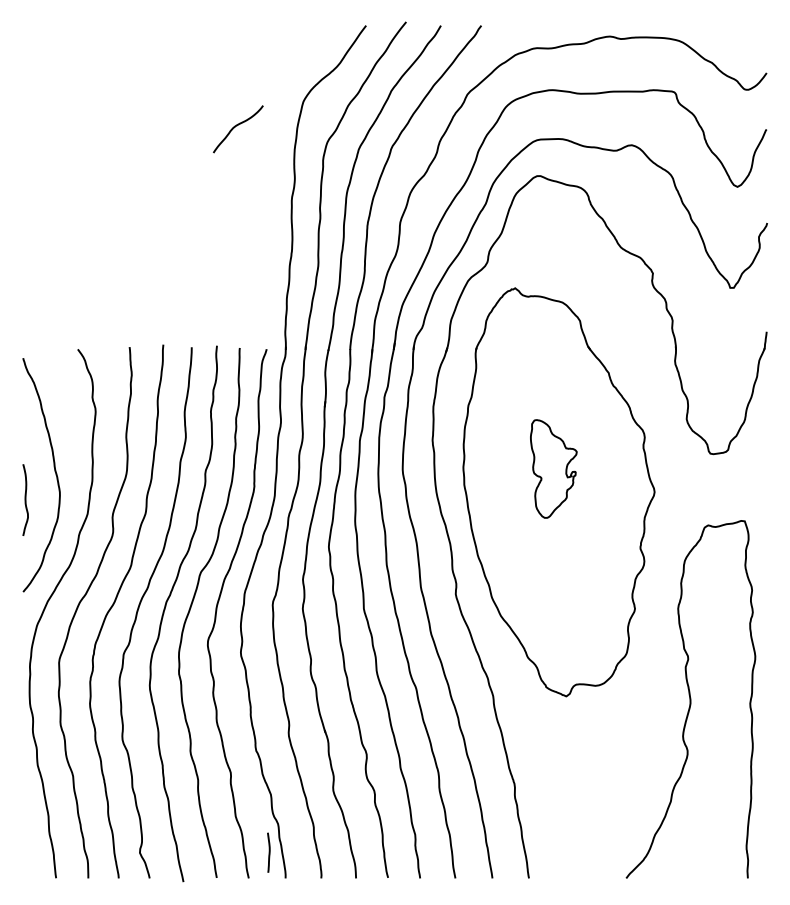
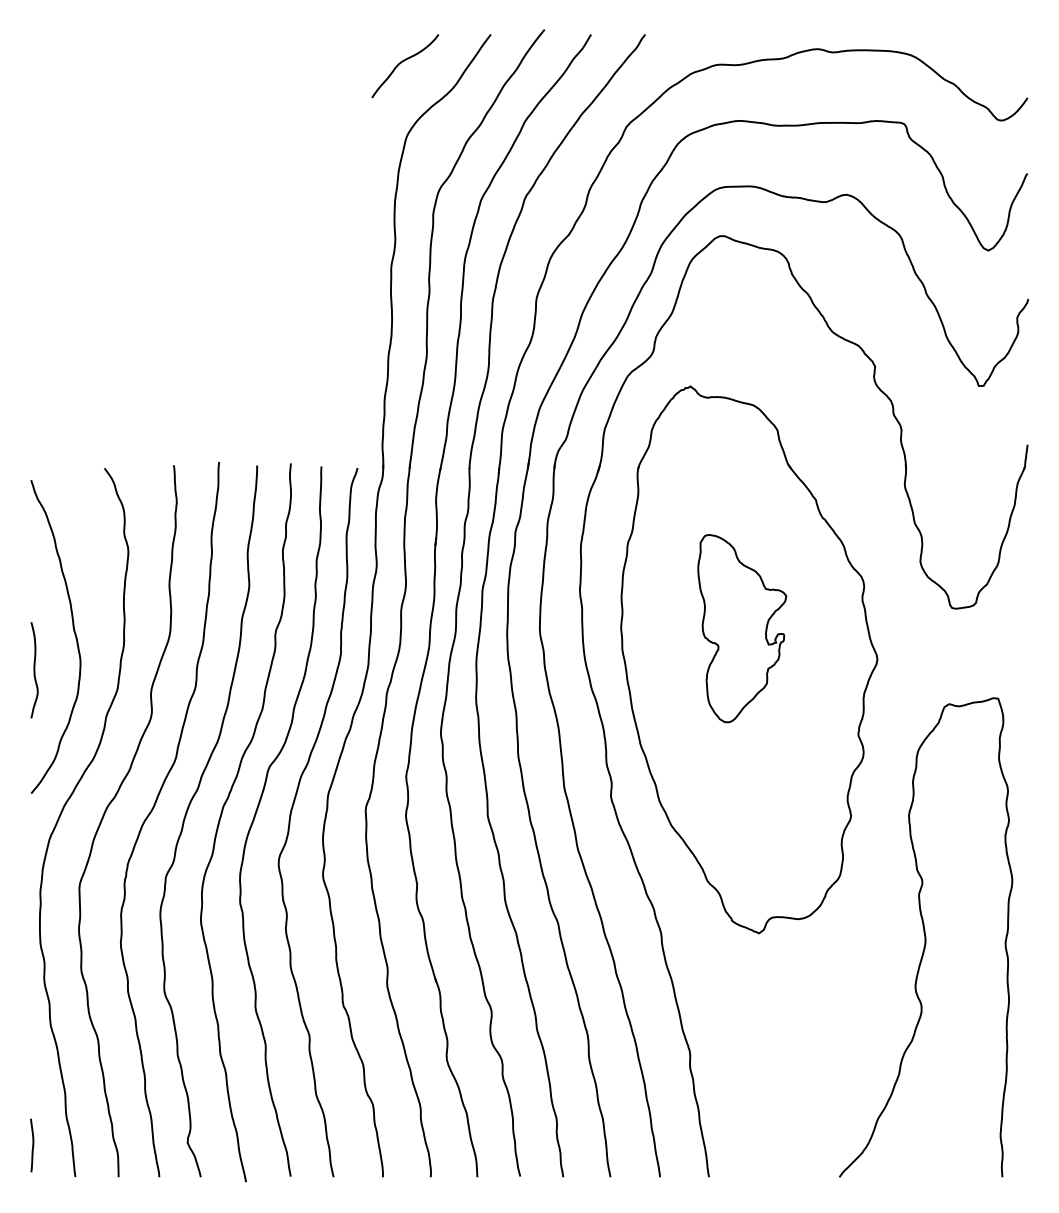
curve: (237, 126) -> (404, 62), moved
part: (553, 468) -> (741, 627), size x1.43
line: (268, 852) -> (31, 1145), moved

